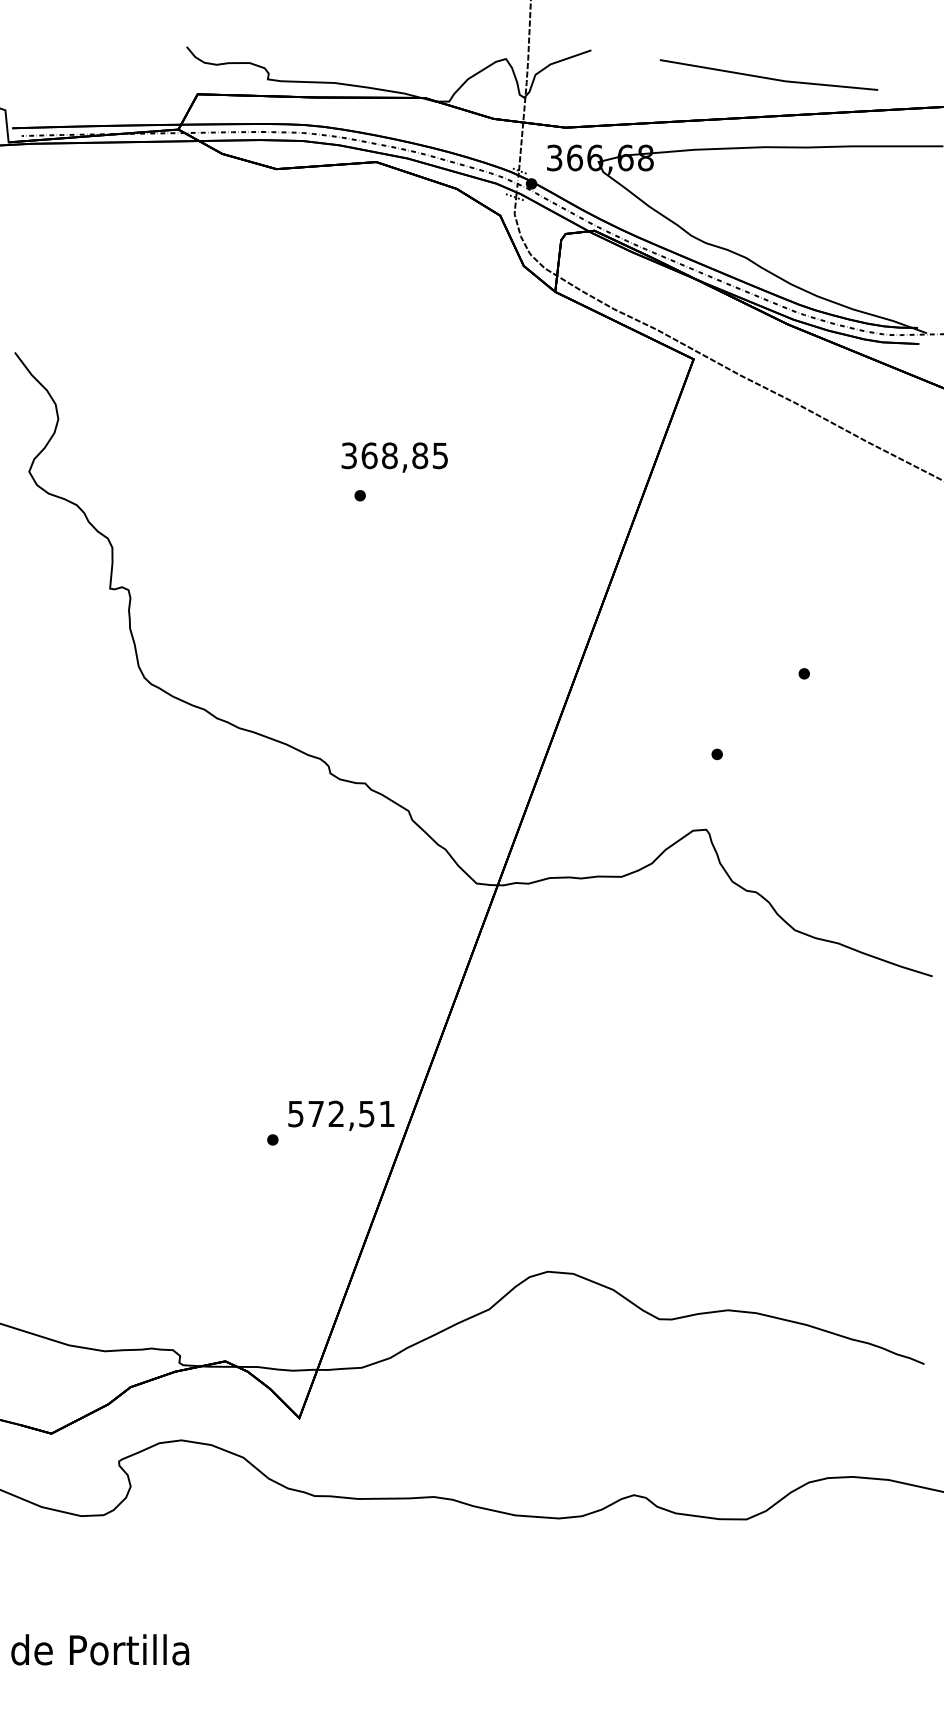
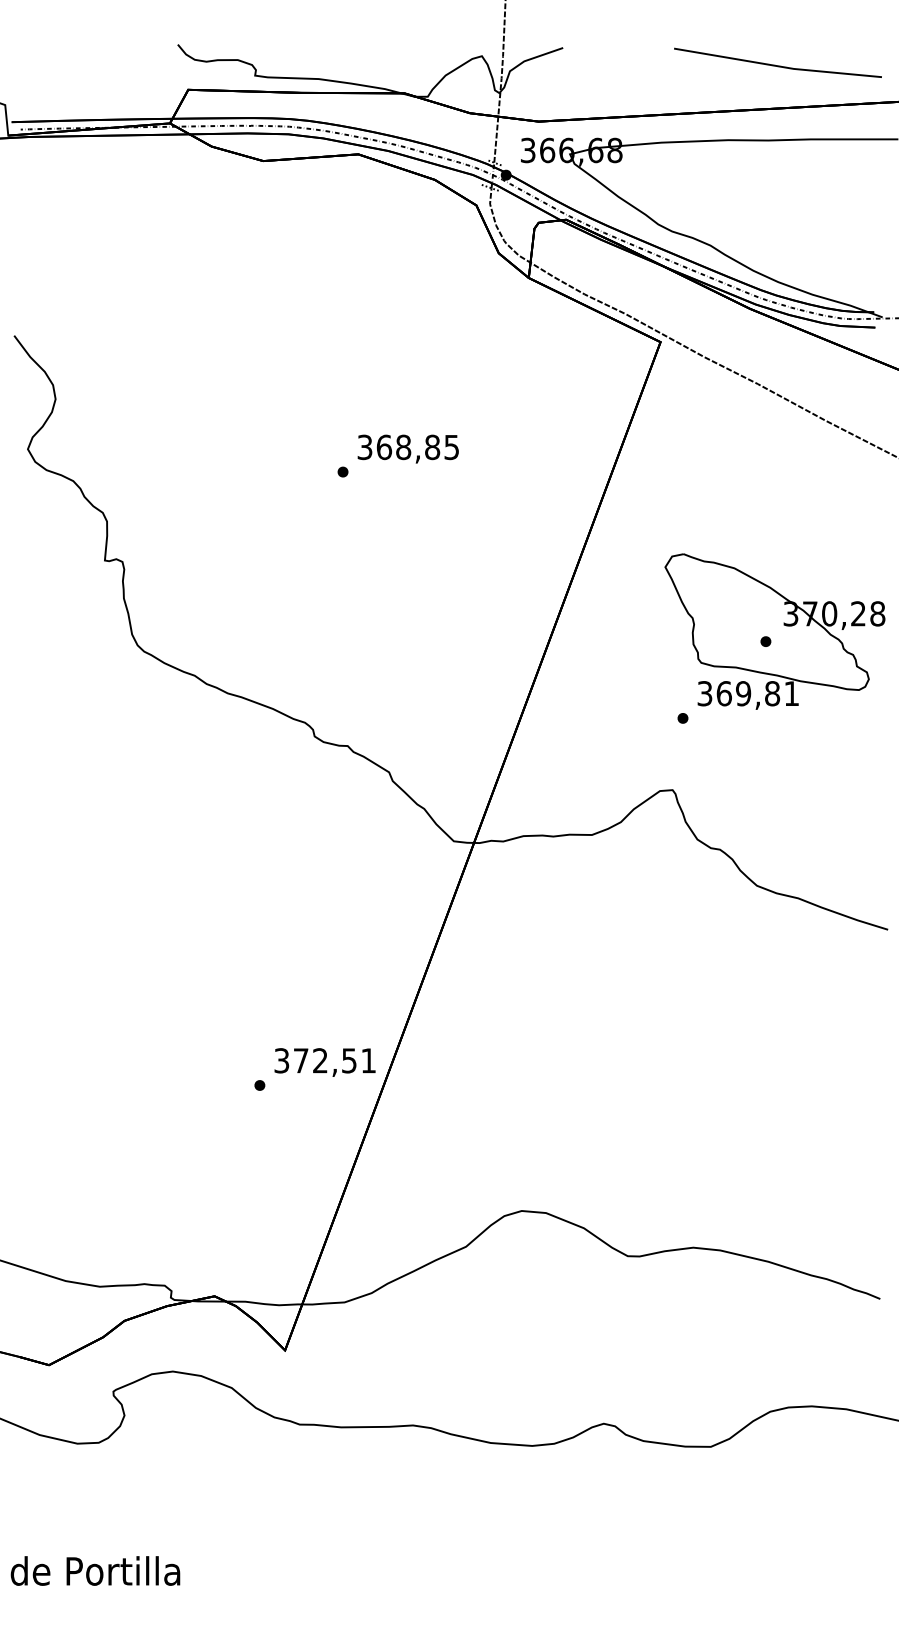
line: (768, 77) -> (777, 65), moved
text: (394, 457) -> (408, 448), moved
part: (813, 663) -> (774, 631), added
text: (296, 1113) -> (282, 1060), 572,51 -> 372,51

